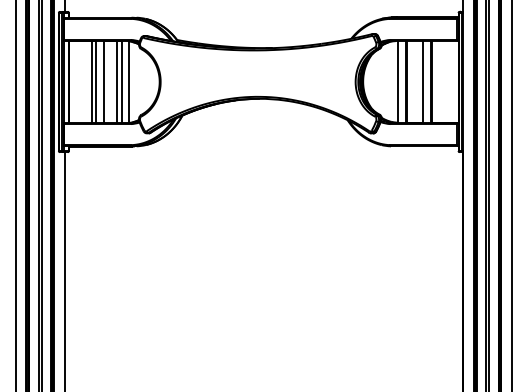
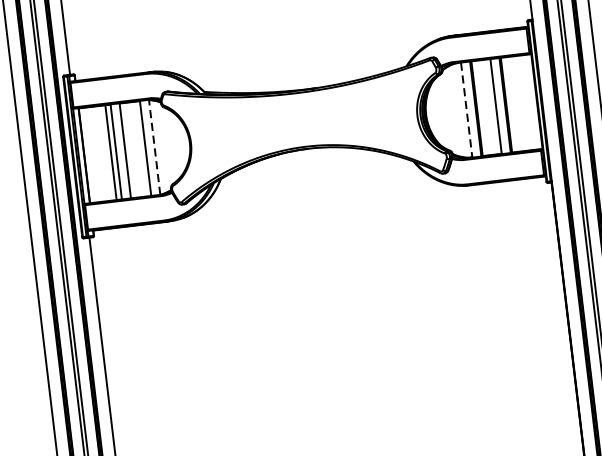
line: (117, 81) -> (140, 148), removed
line: (129, 82) -> (154, 147), solid -> dashed
line: (398, 82) -> (467, 110), solid -> dashed

